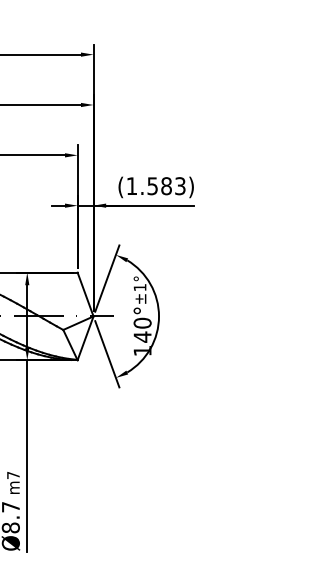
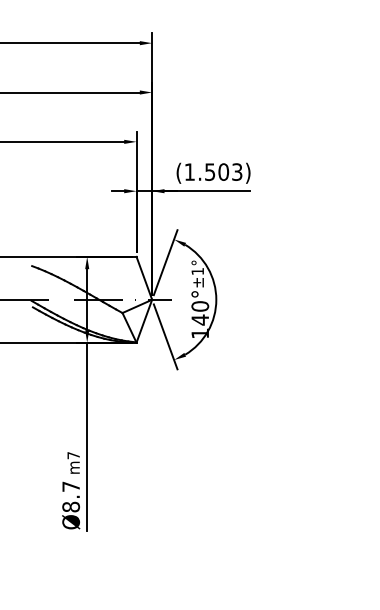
text: (166, 185) -> (223, 171), (1.583) -> (1.503)

